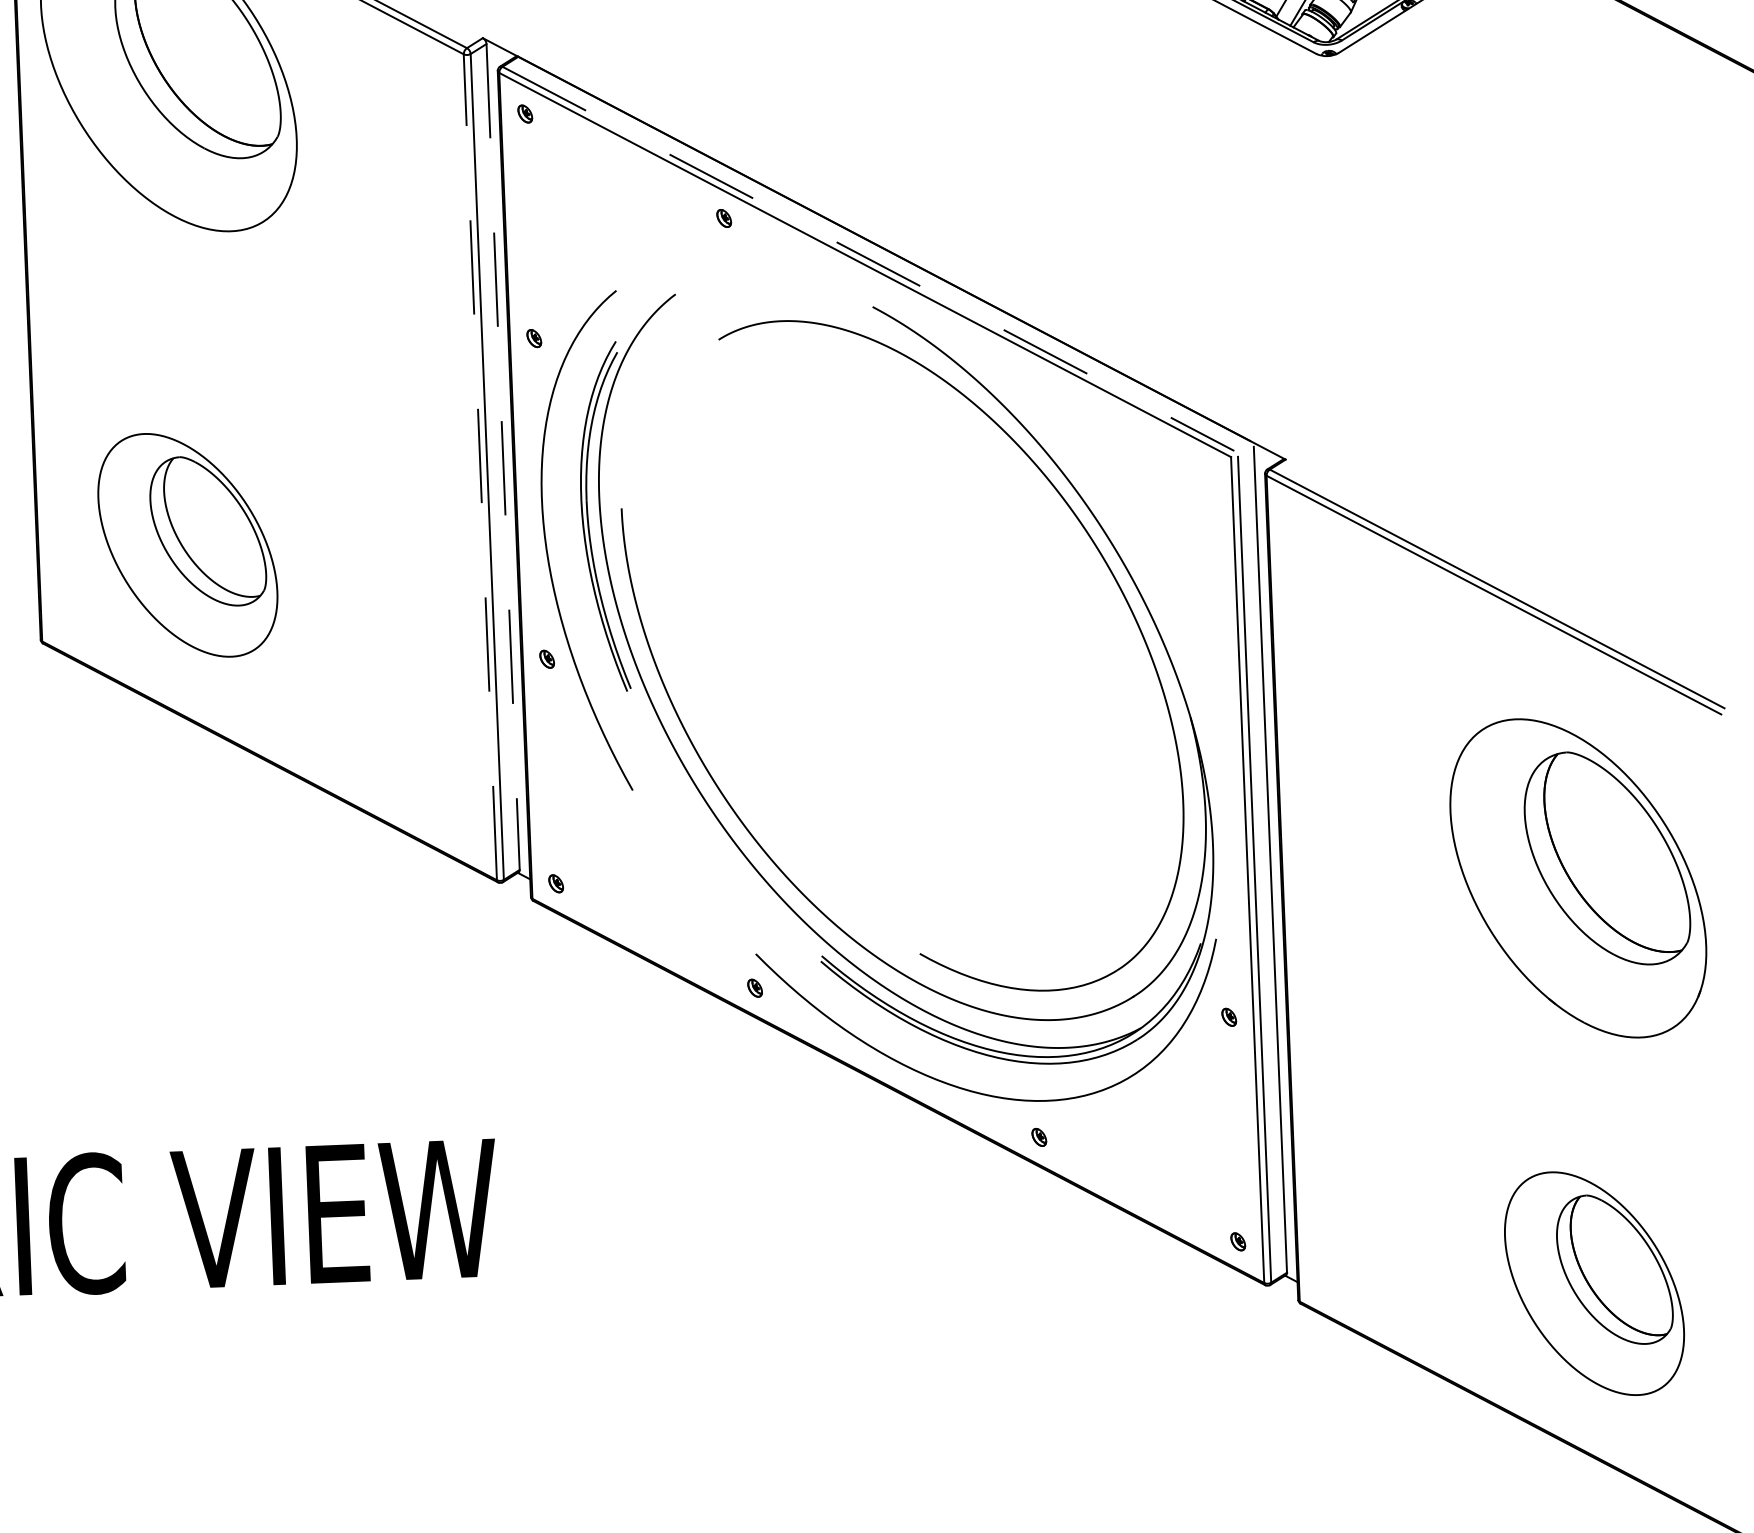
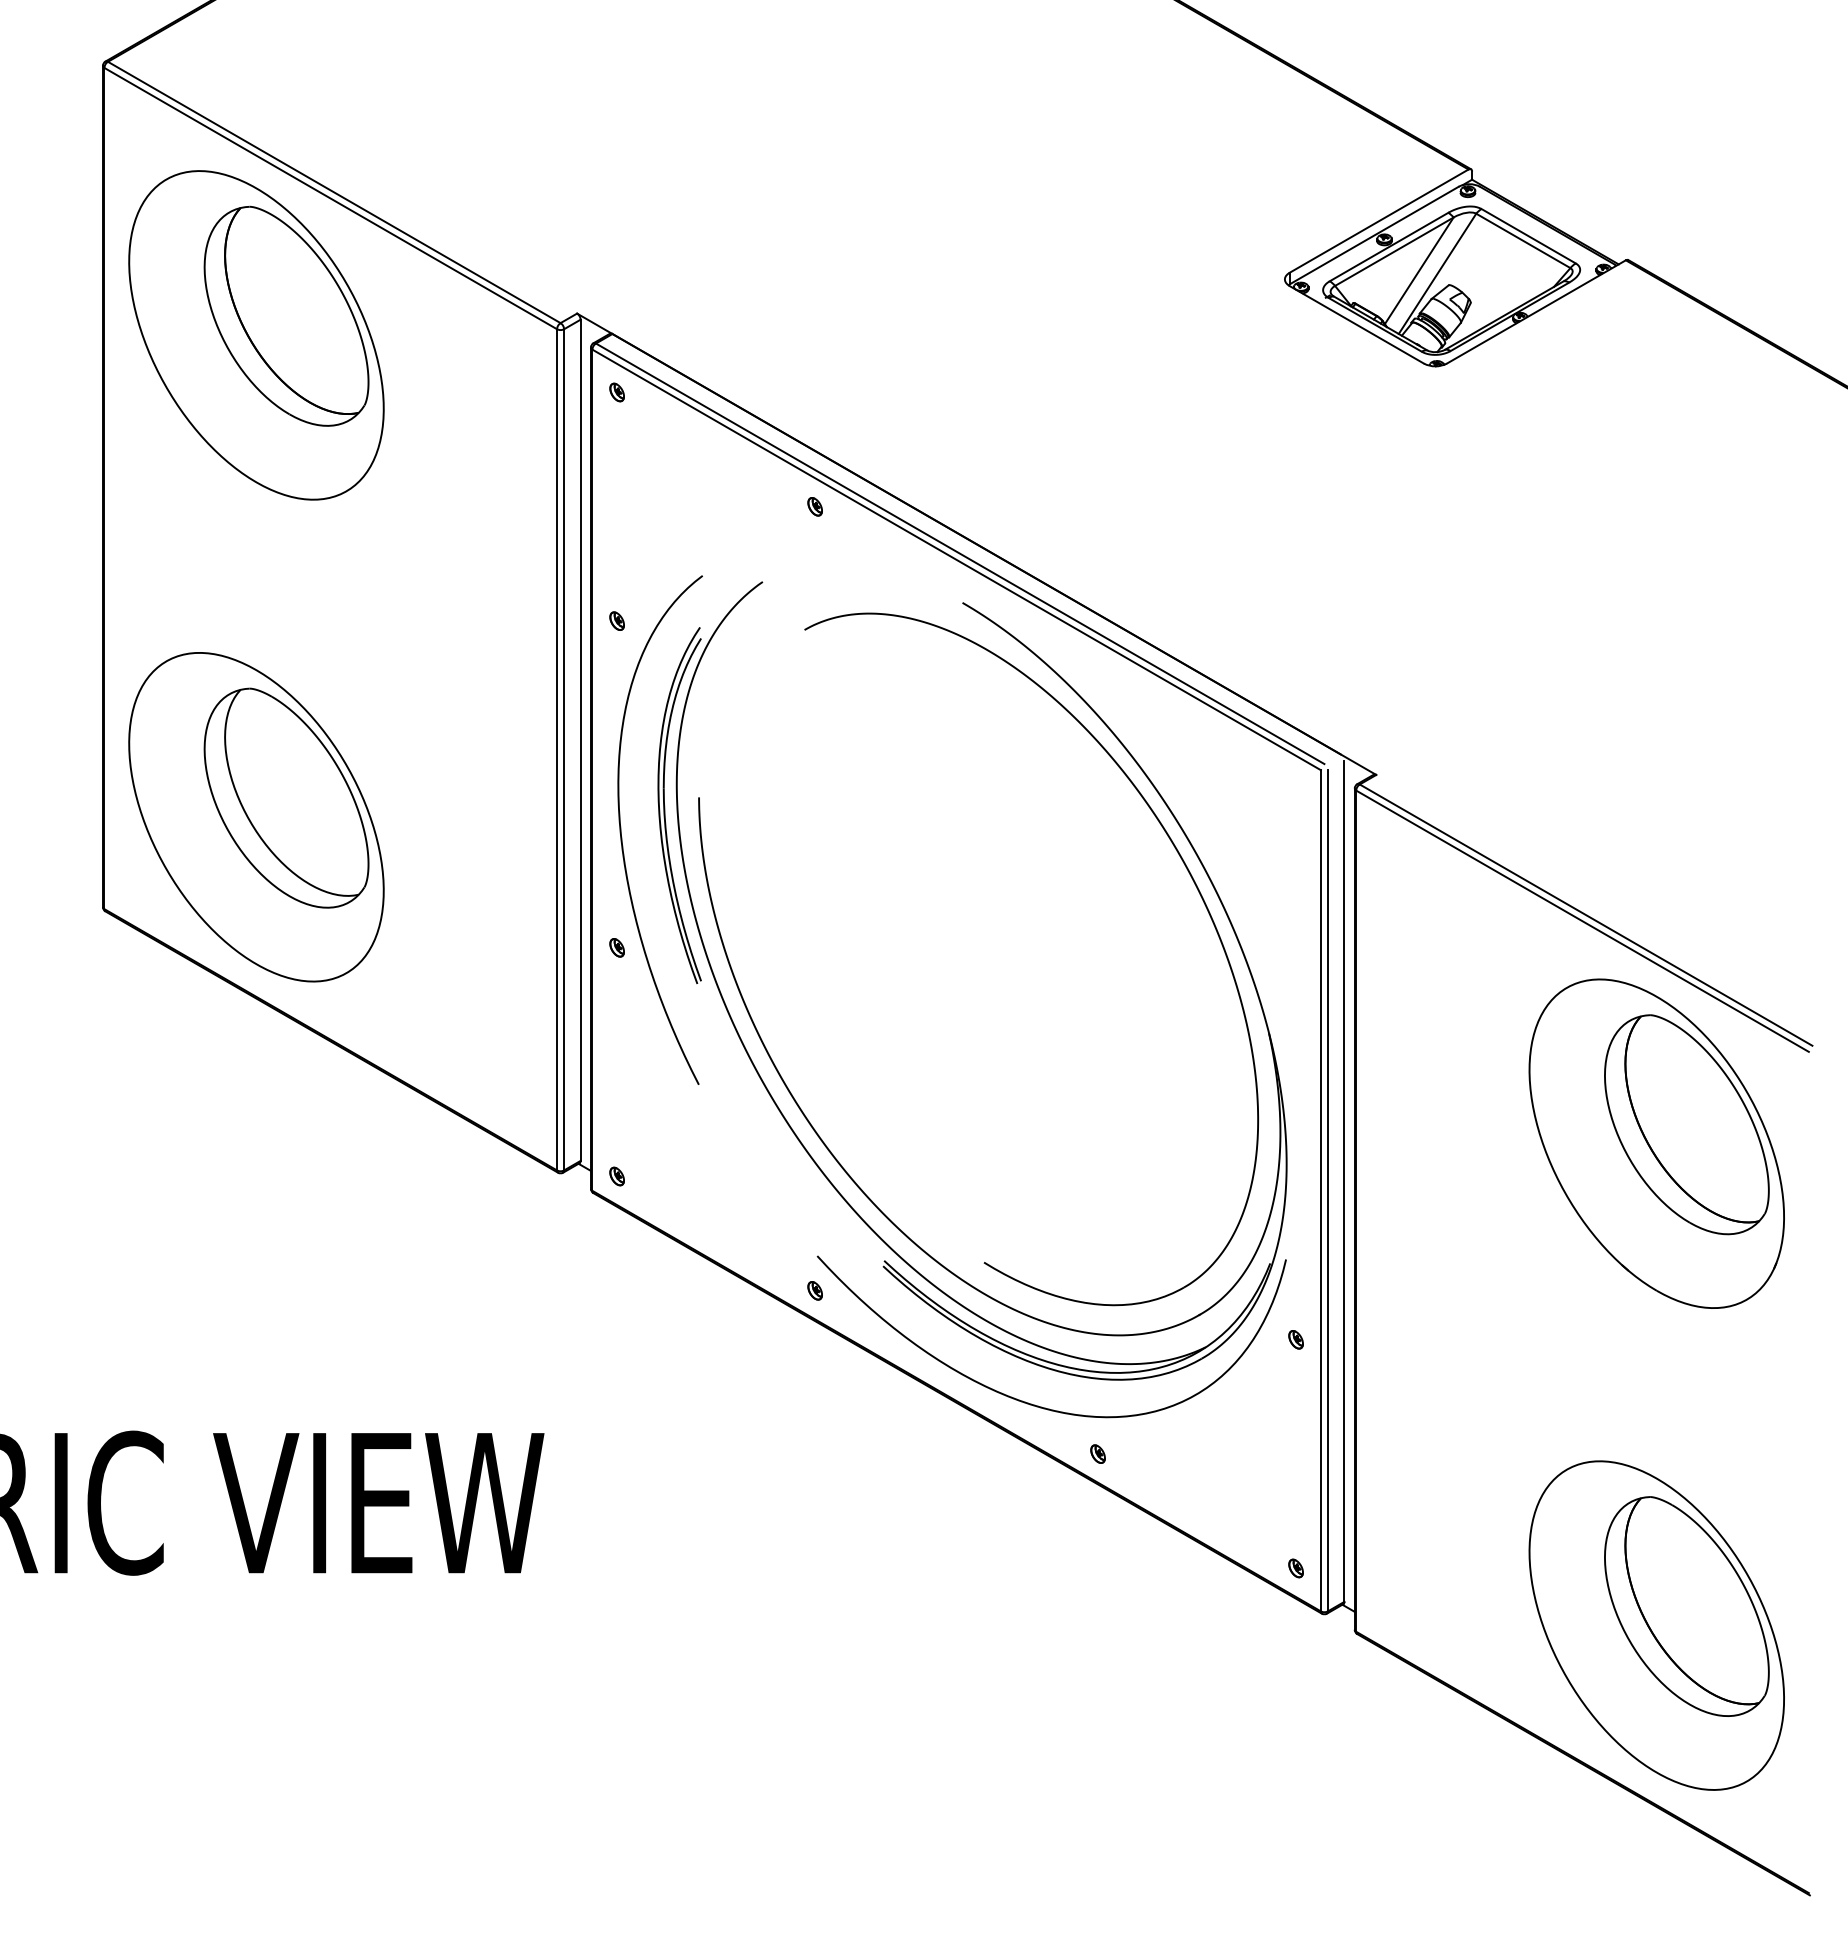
line: (868, 258) -> (960, 553), dashed -> solid
line: (502, 457) -> (580, 740), dashed -> solid
line: (480, 466) -> (557, 749), dashed -> solid
part: (187, 545) -> (256, 817), size x1.43
part: (1578, 878) -> (1656, 1143), moved
part: (1594, 1283) -> (1656, 1625), size x1.43

